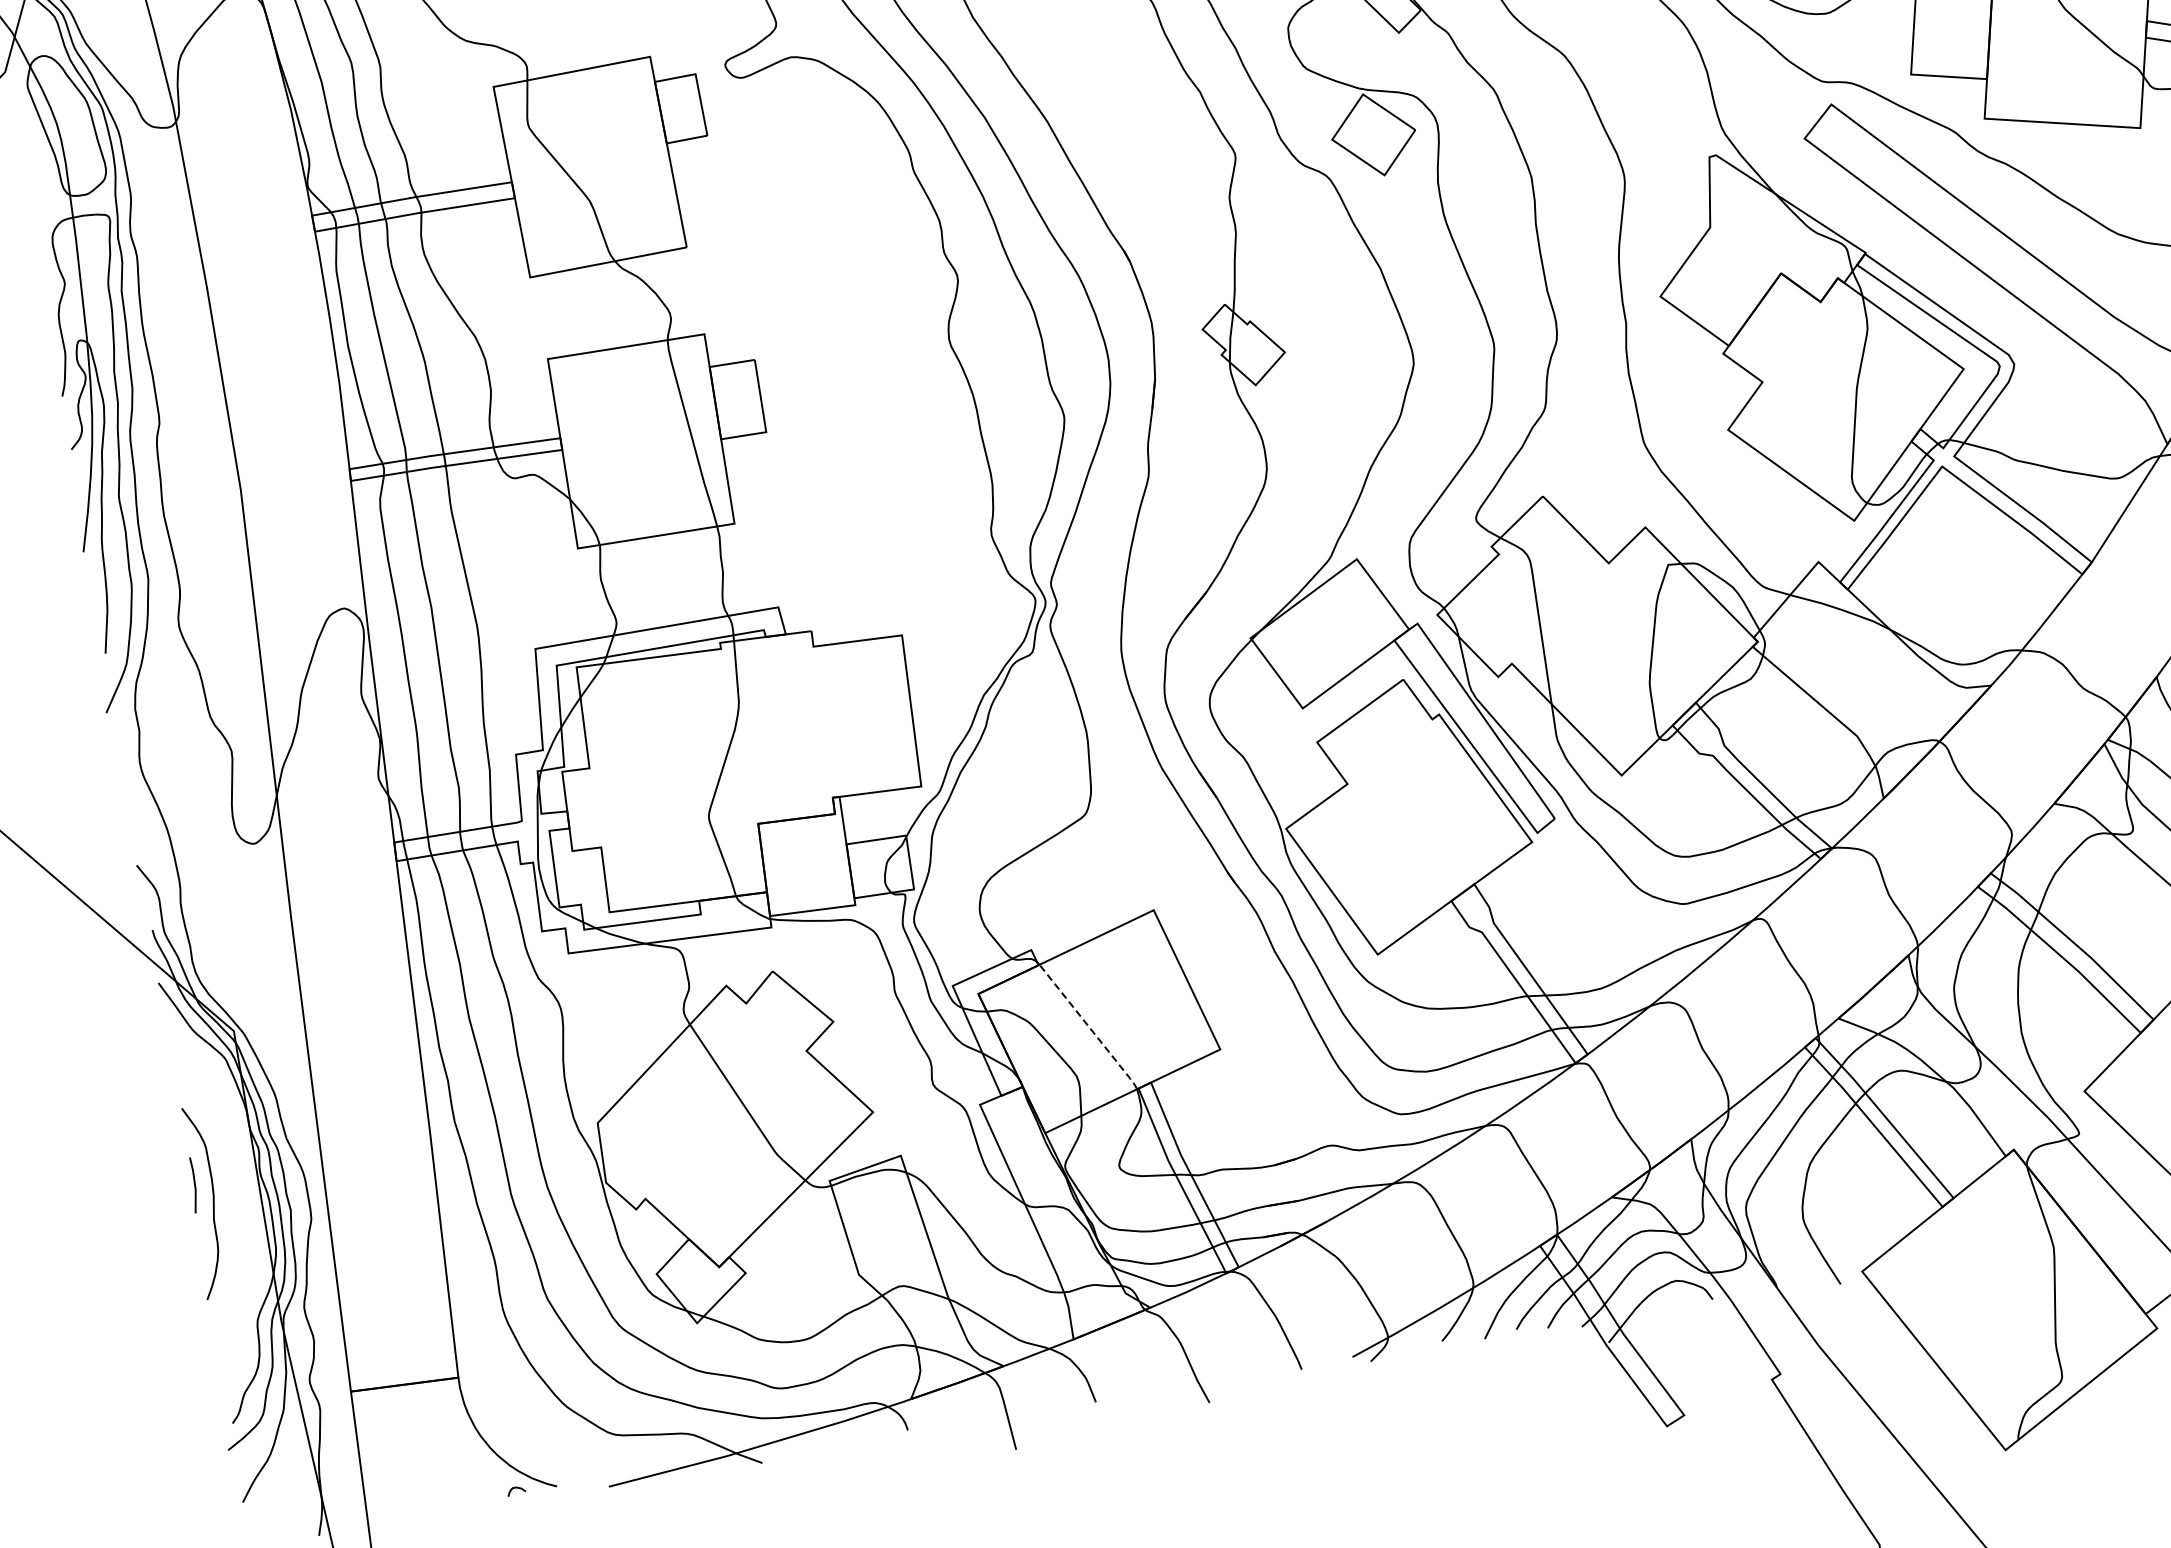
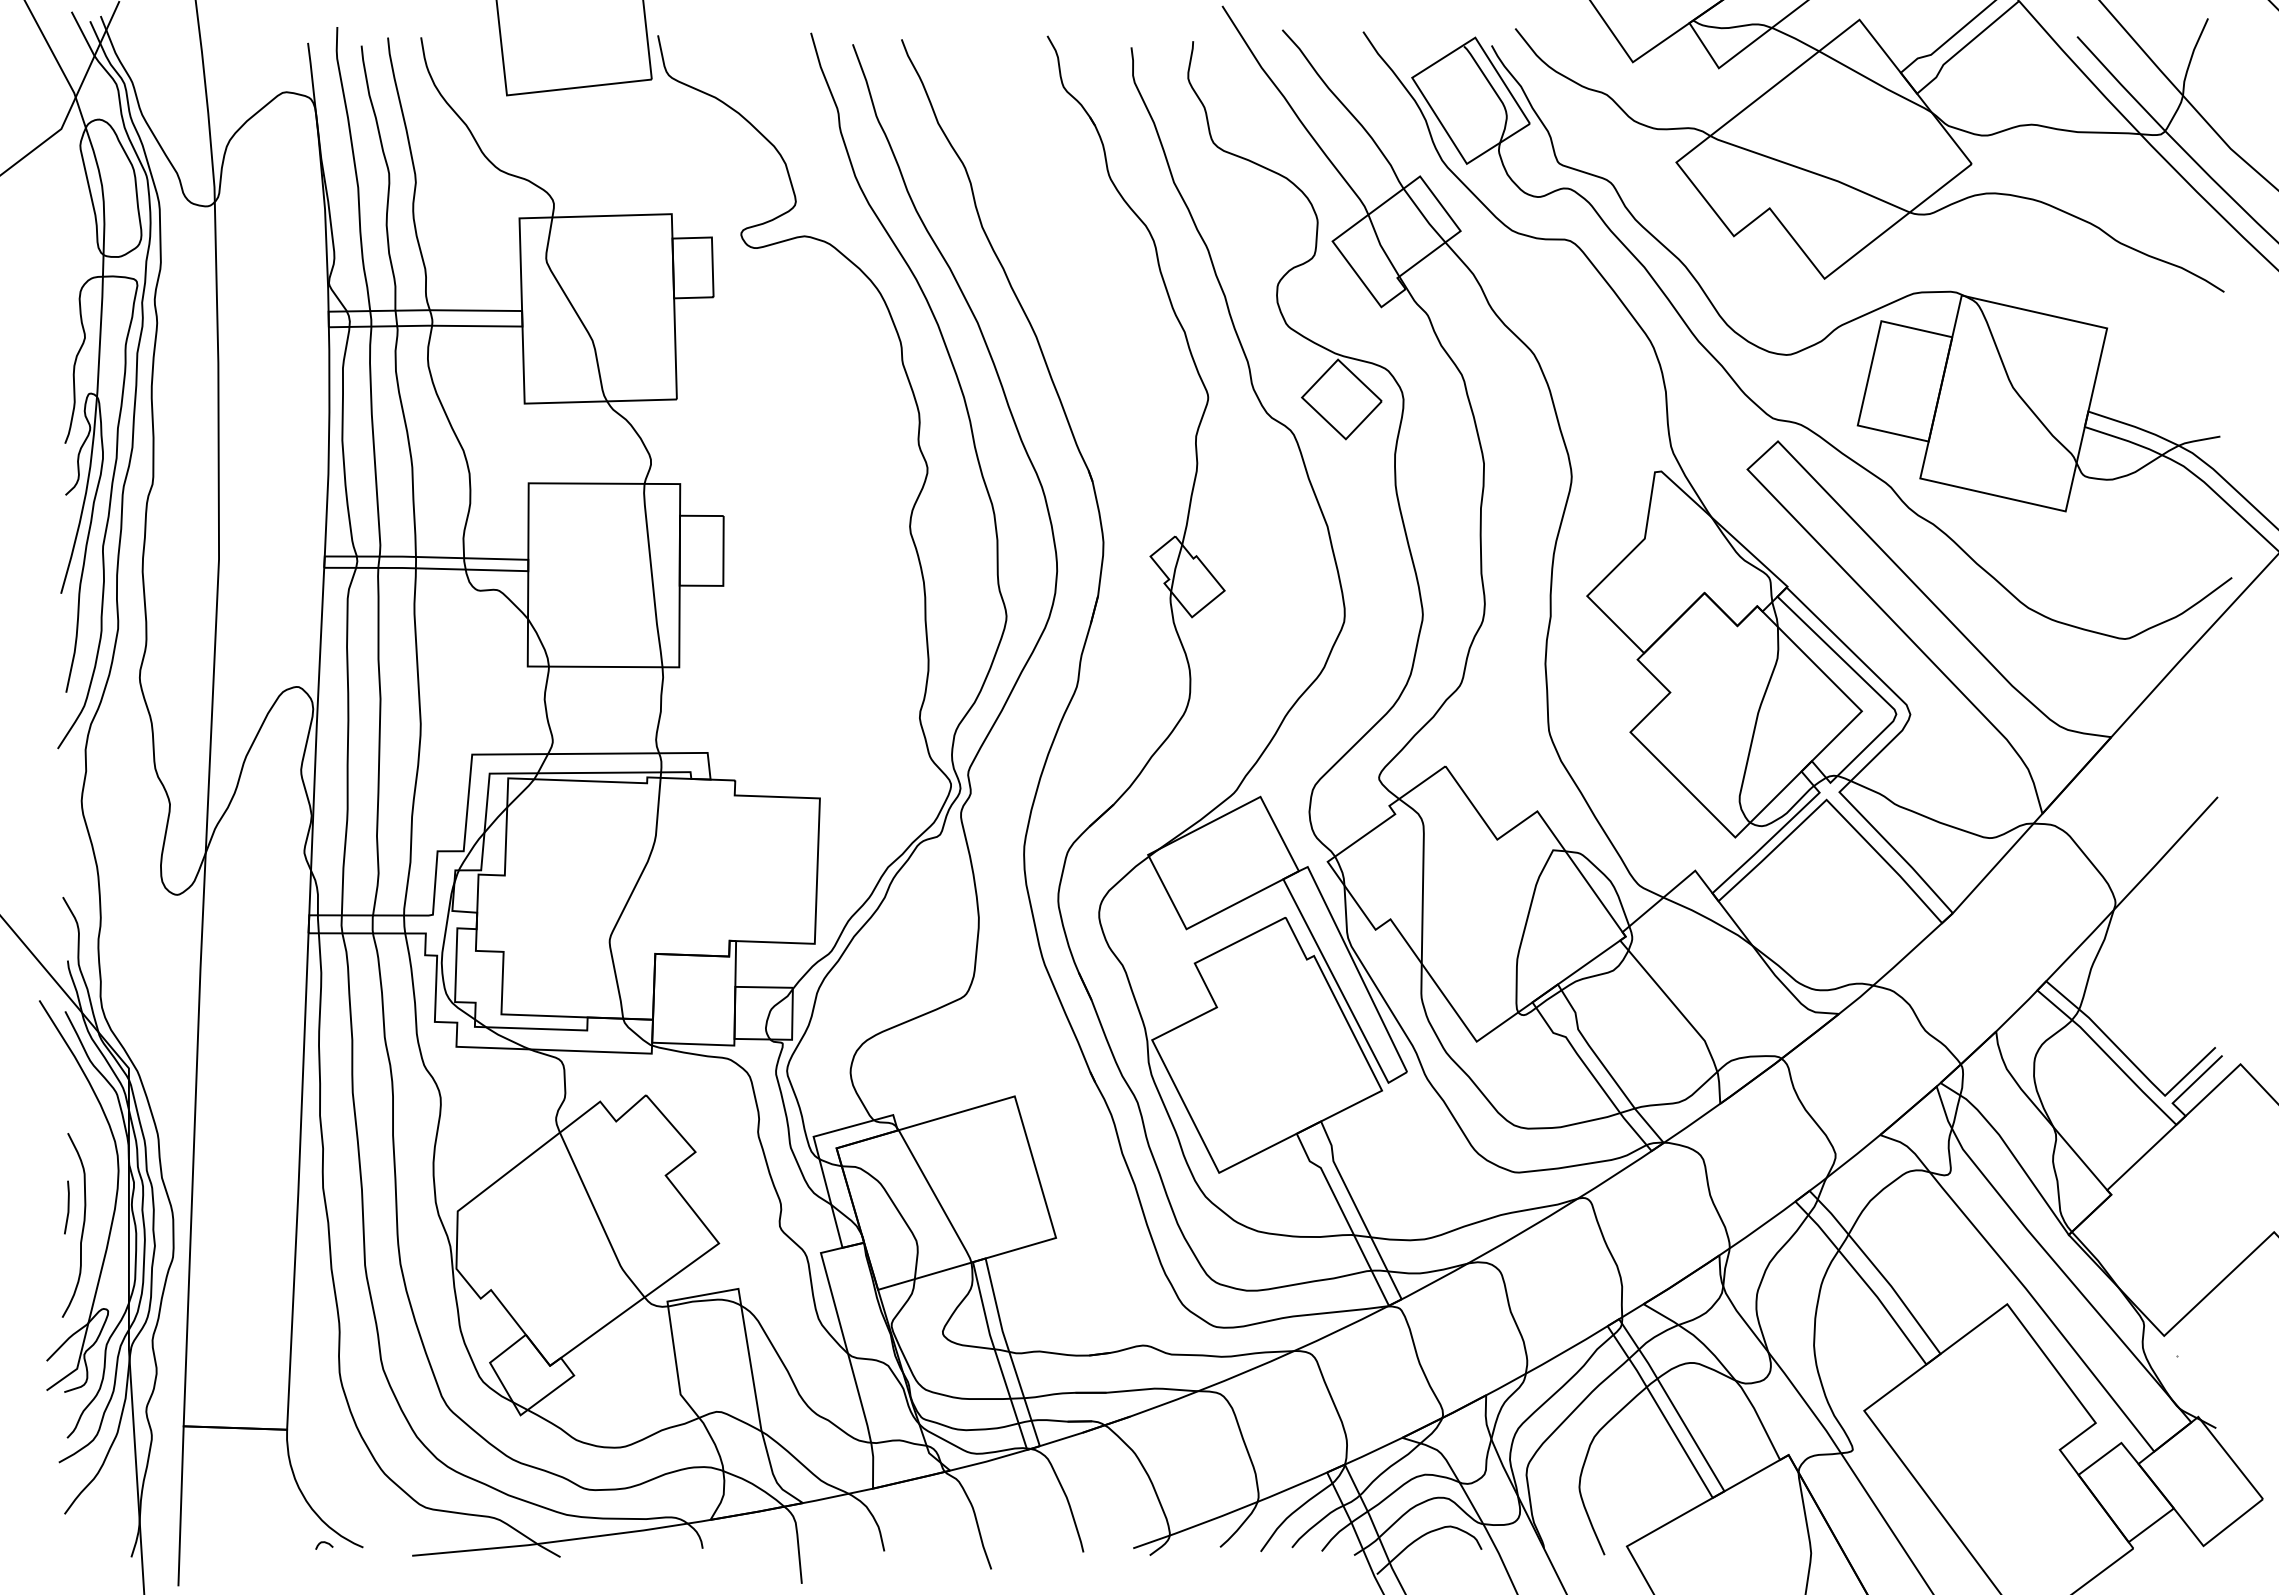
line: (1089, 1027) -> (936, 1197), dashed -> solid
part: (241, 1172) -> (114, 1202), added

